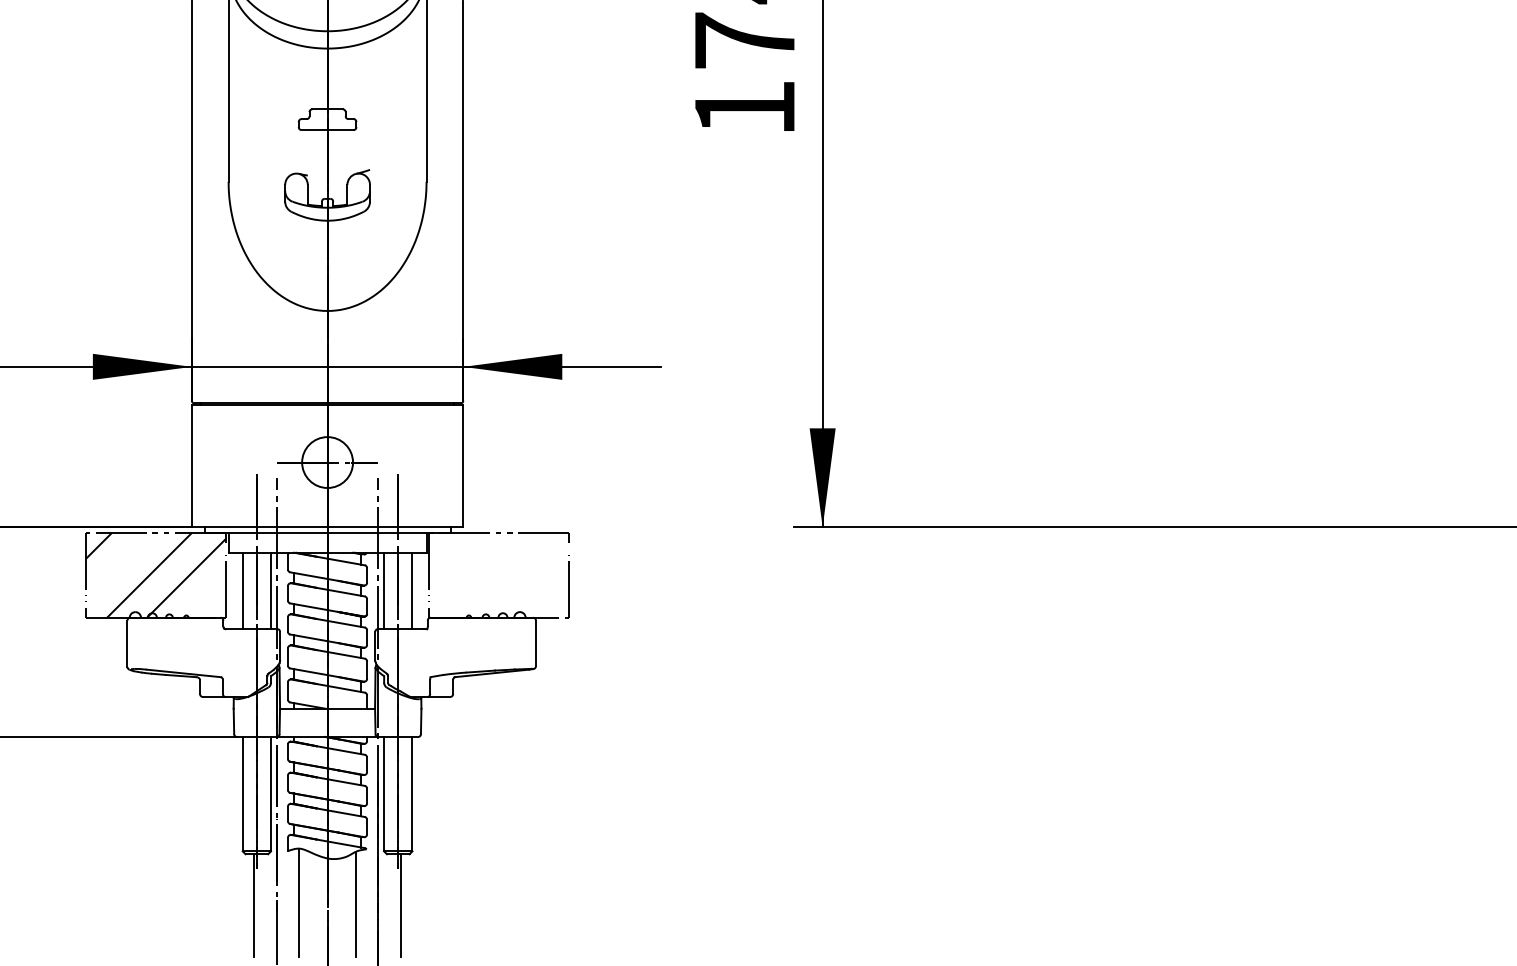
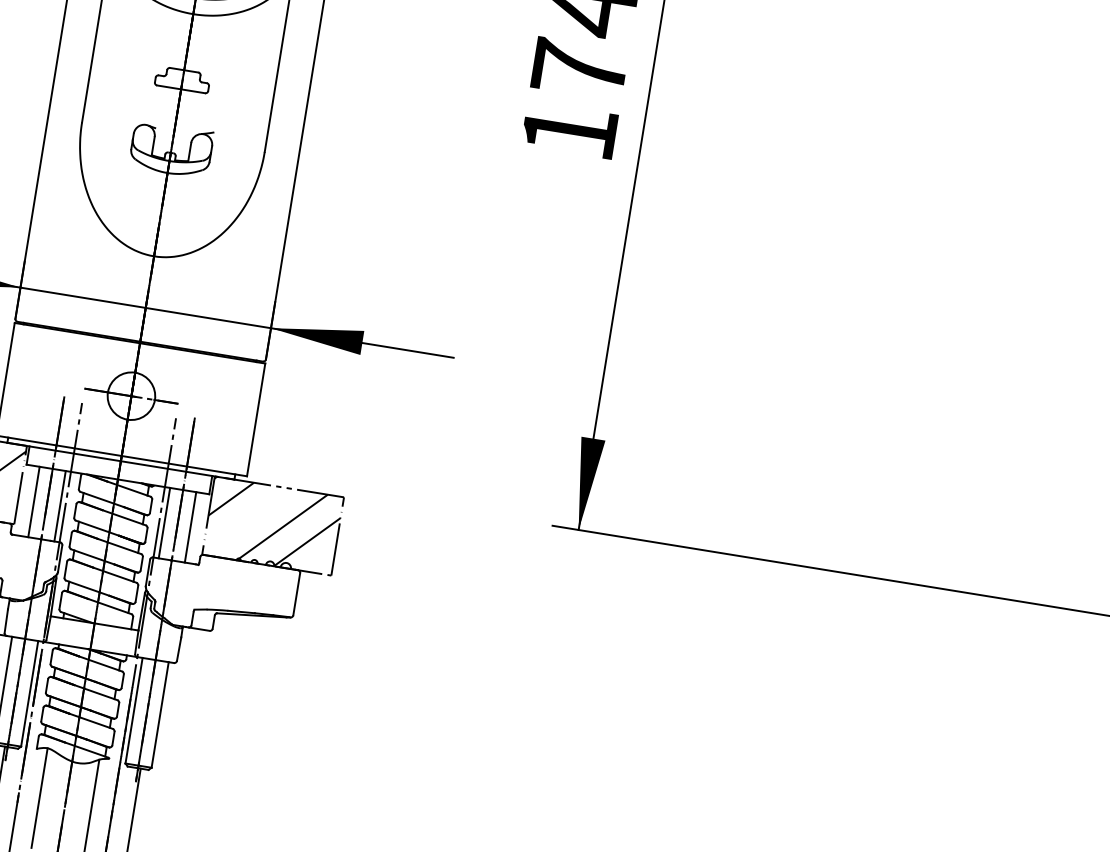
hatch: (499, 574) -> (273, 525), added

